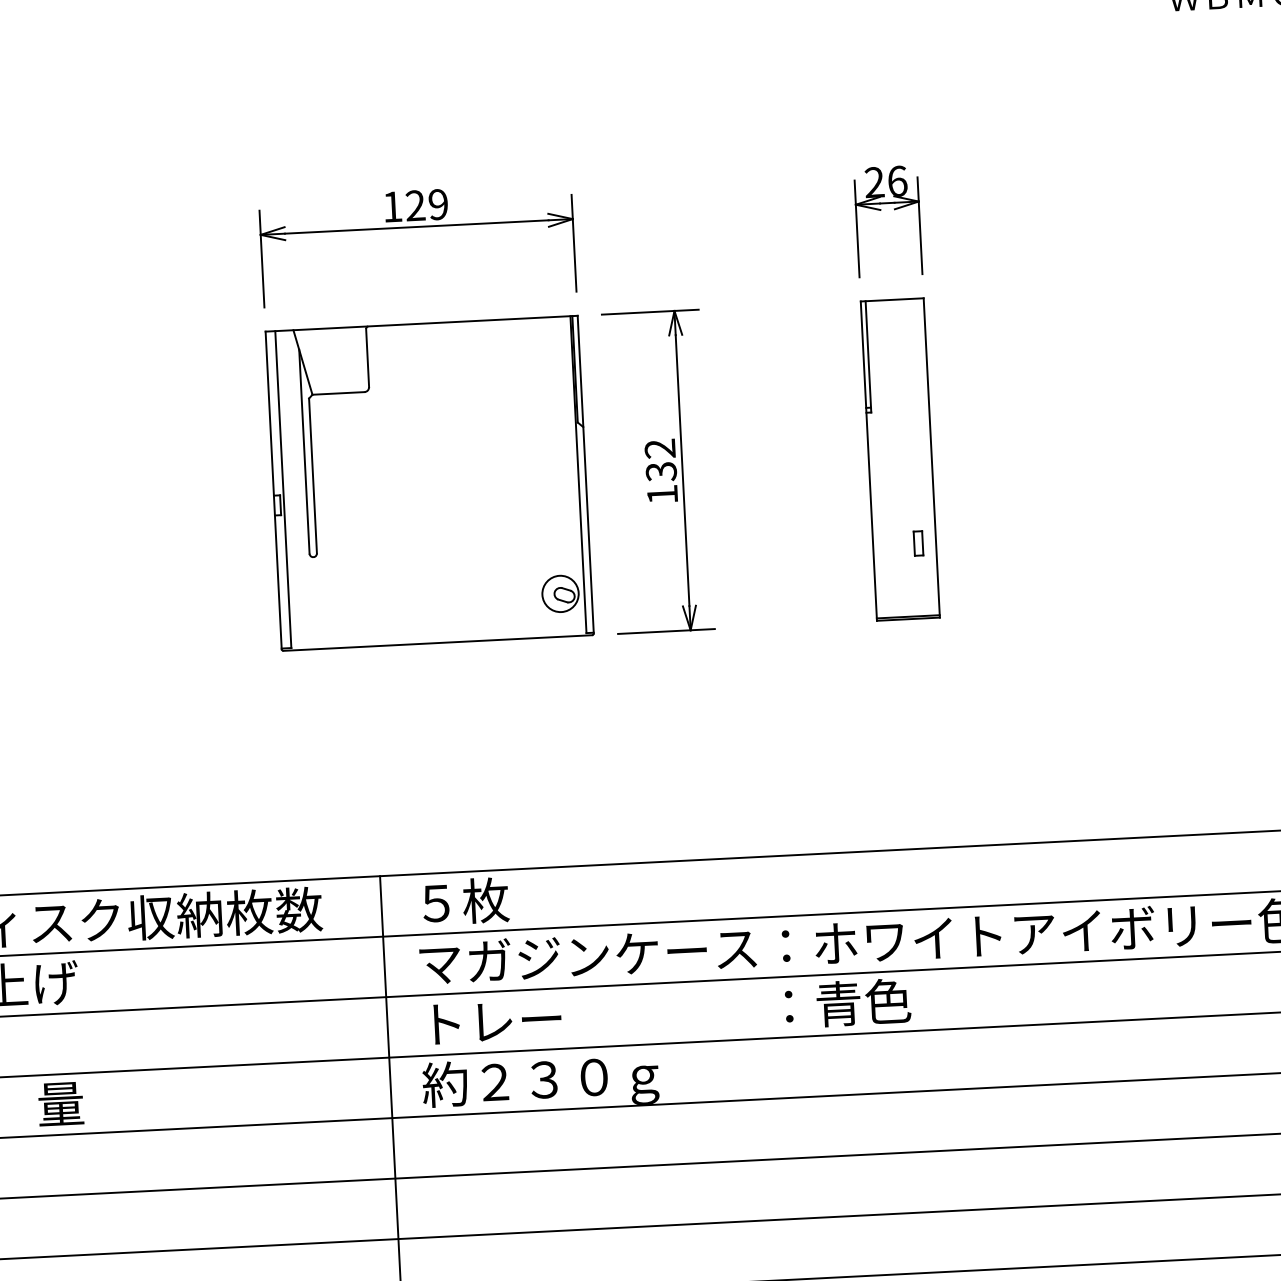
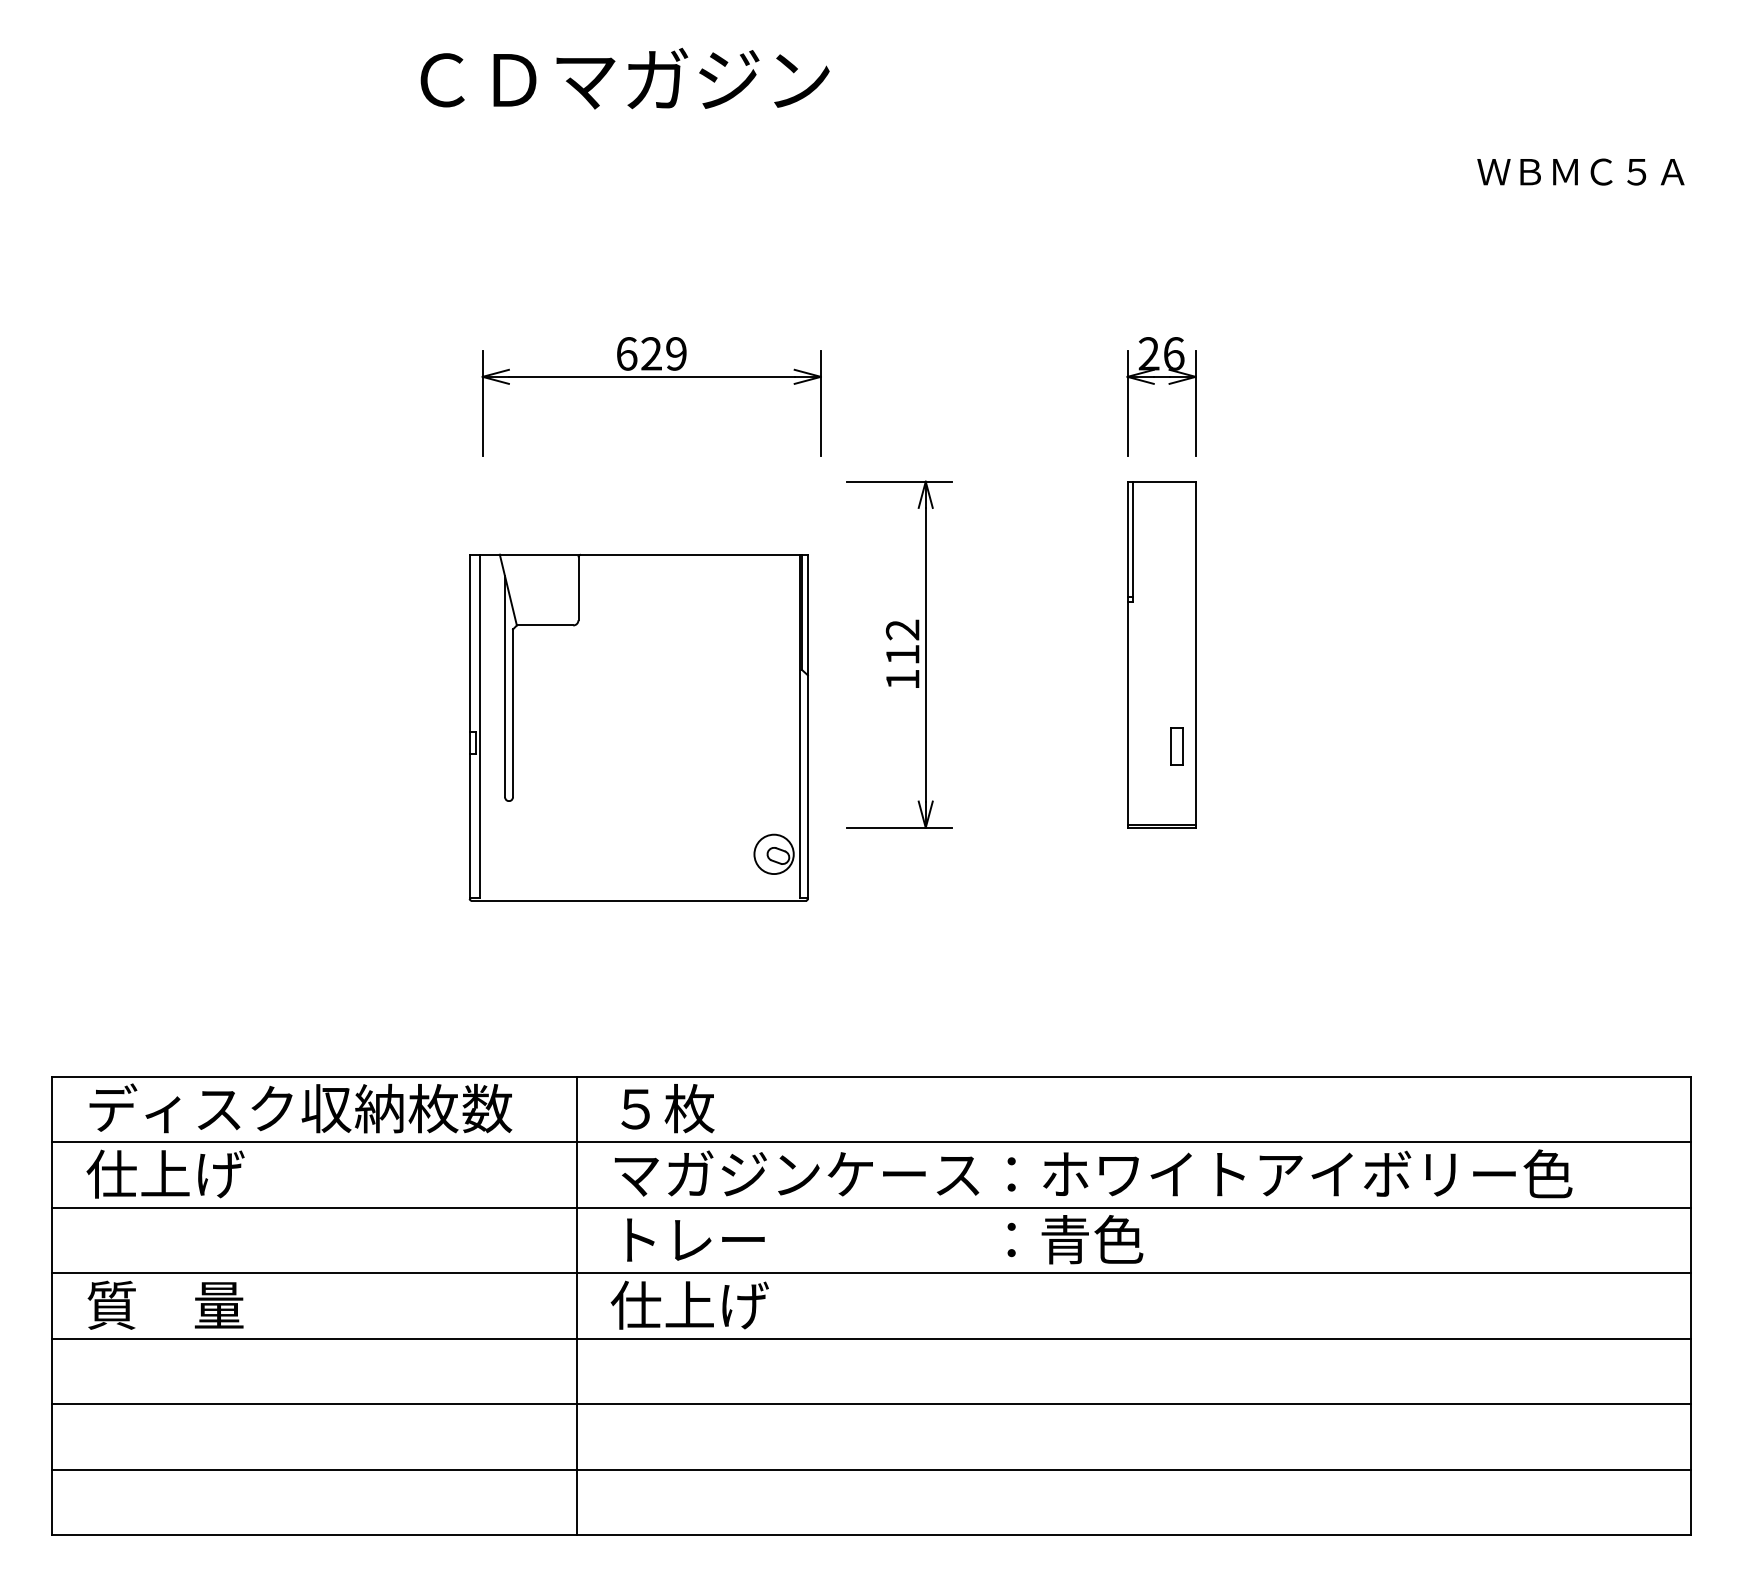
text: (393, 206) -> (627, 353), 129 -> 629
text: (661, 471) -> (902, 654), 132 -> 112
part: (429, 483) -> (638, 727), moved
part: (918, 543) -> (1176, 746), size x1.4
text: (540, 1082) -> (738, 1308), 約２３０ｇ -> 仕上げ

